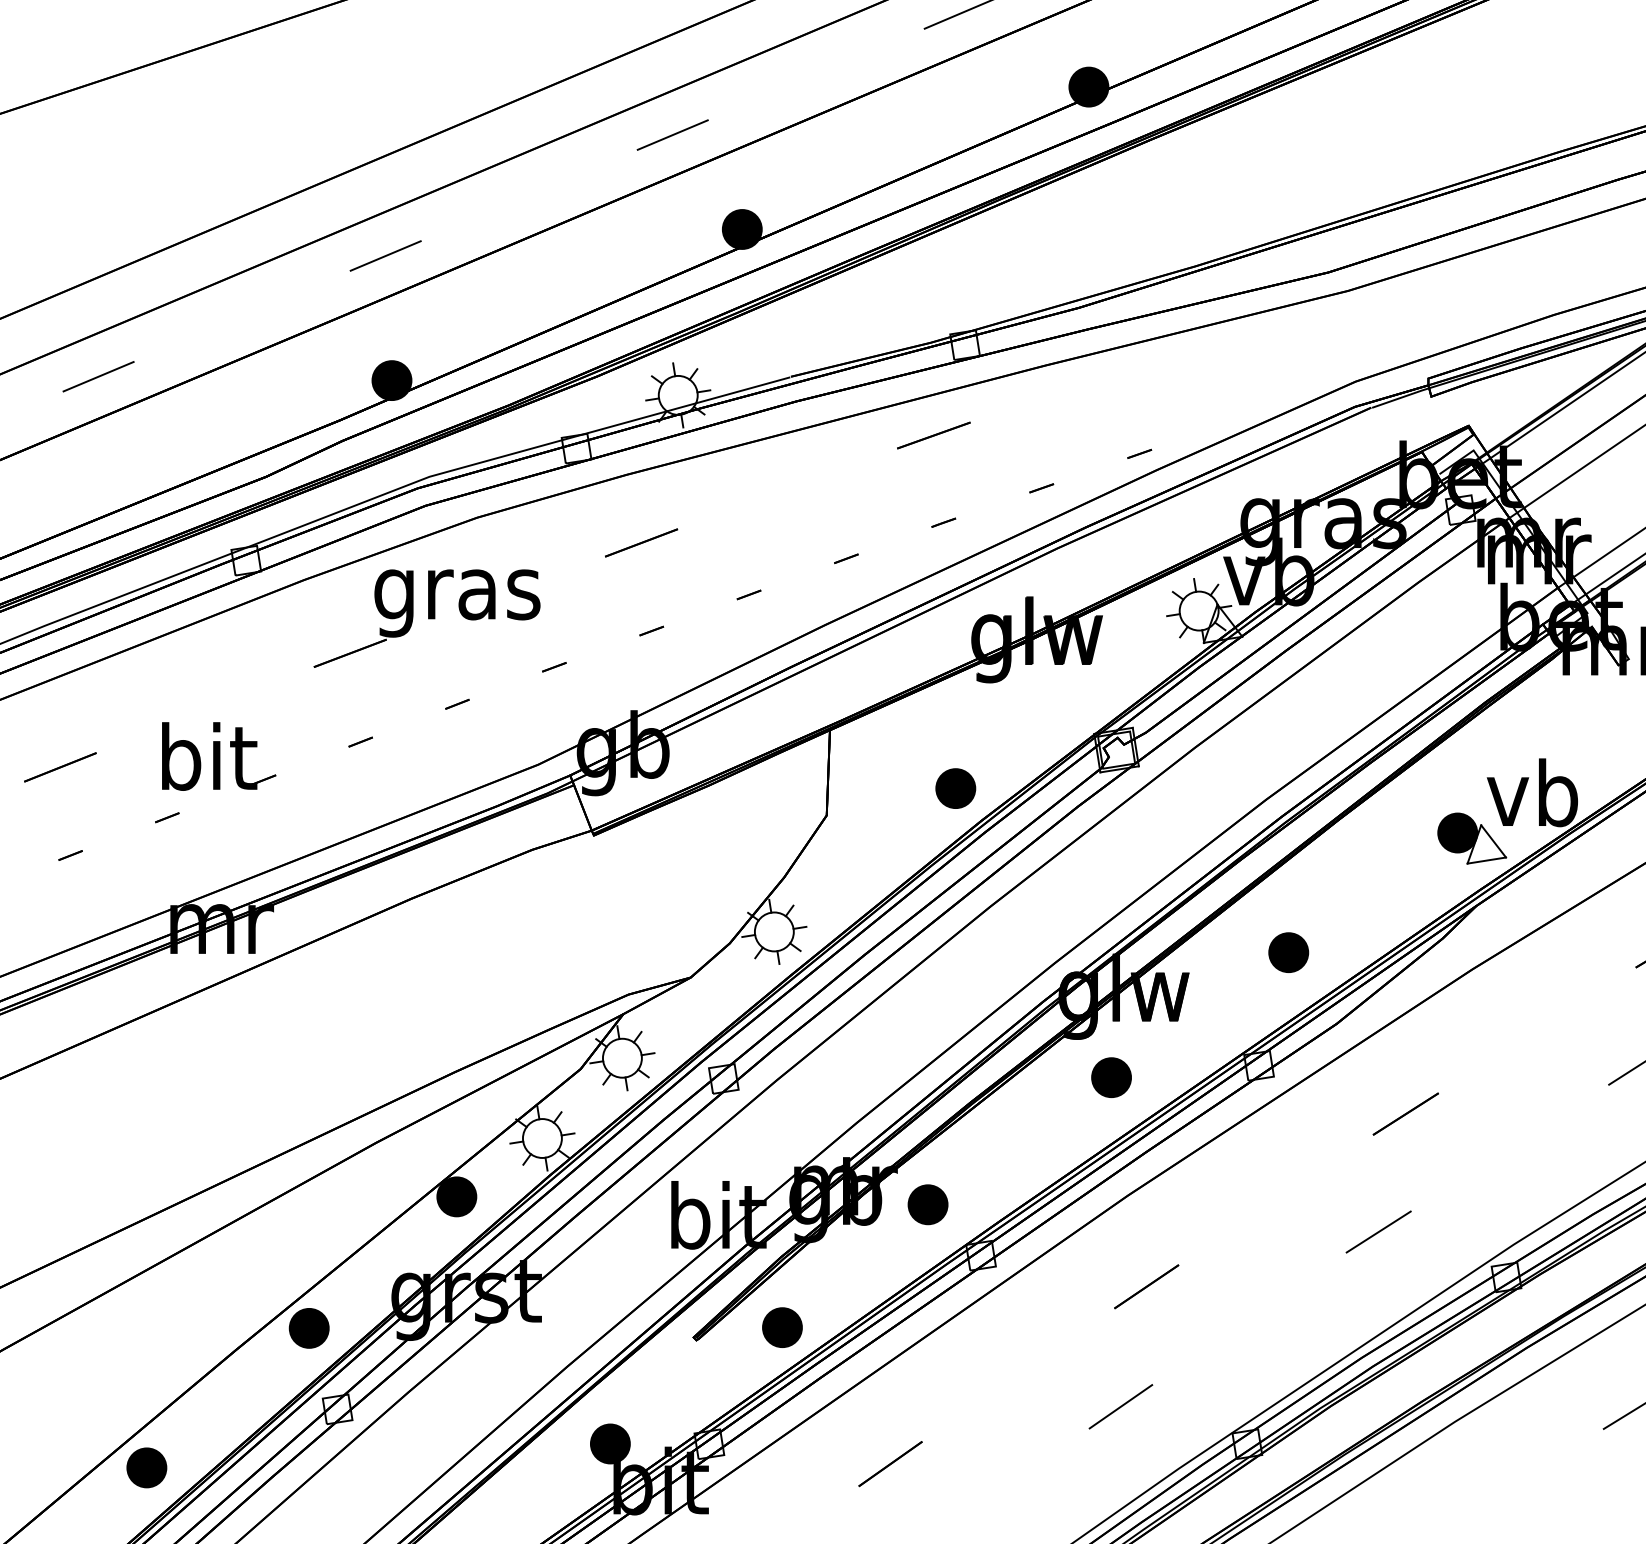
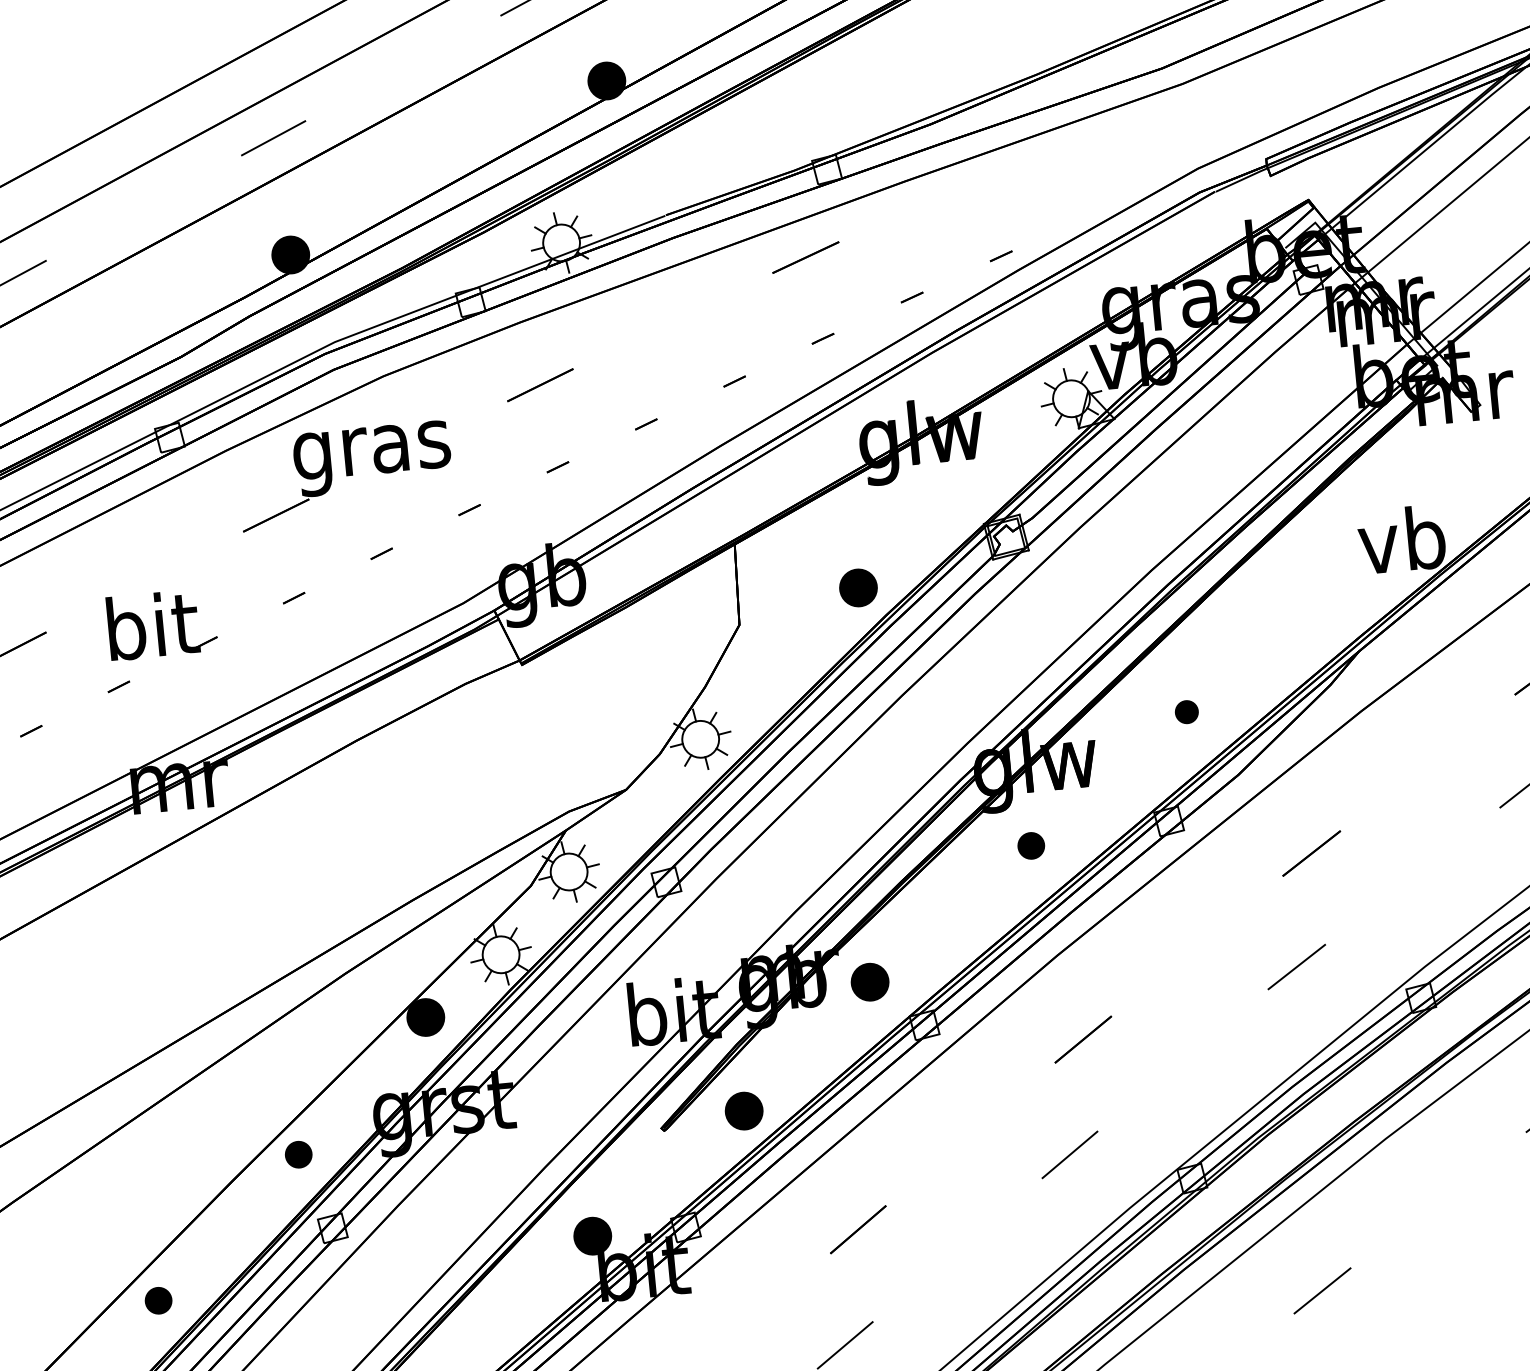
part: (1472, 838) -> (1349, 588), removed
part: (1288, 952) -> (1186, 712), size x0.6
part: (1111, 1077) -> (1031, 845), size x0.7
part: (308, 1328) -> (298, 1154), size x0.7
part: (146, 1467) -> (158, 1300), size x0.7

